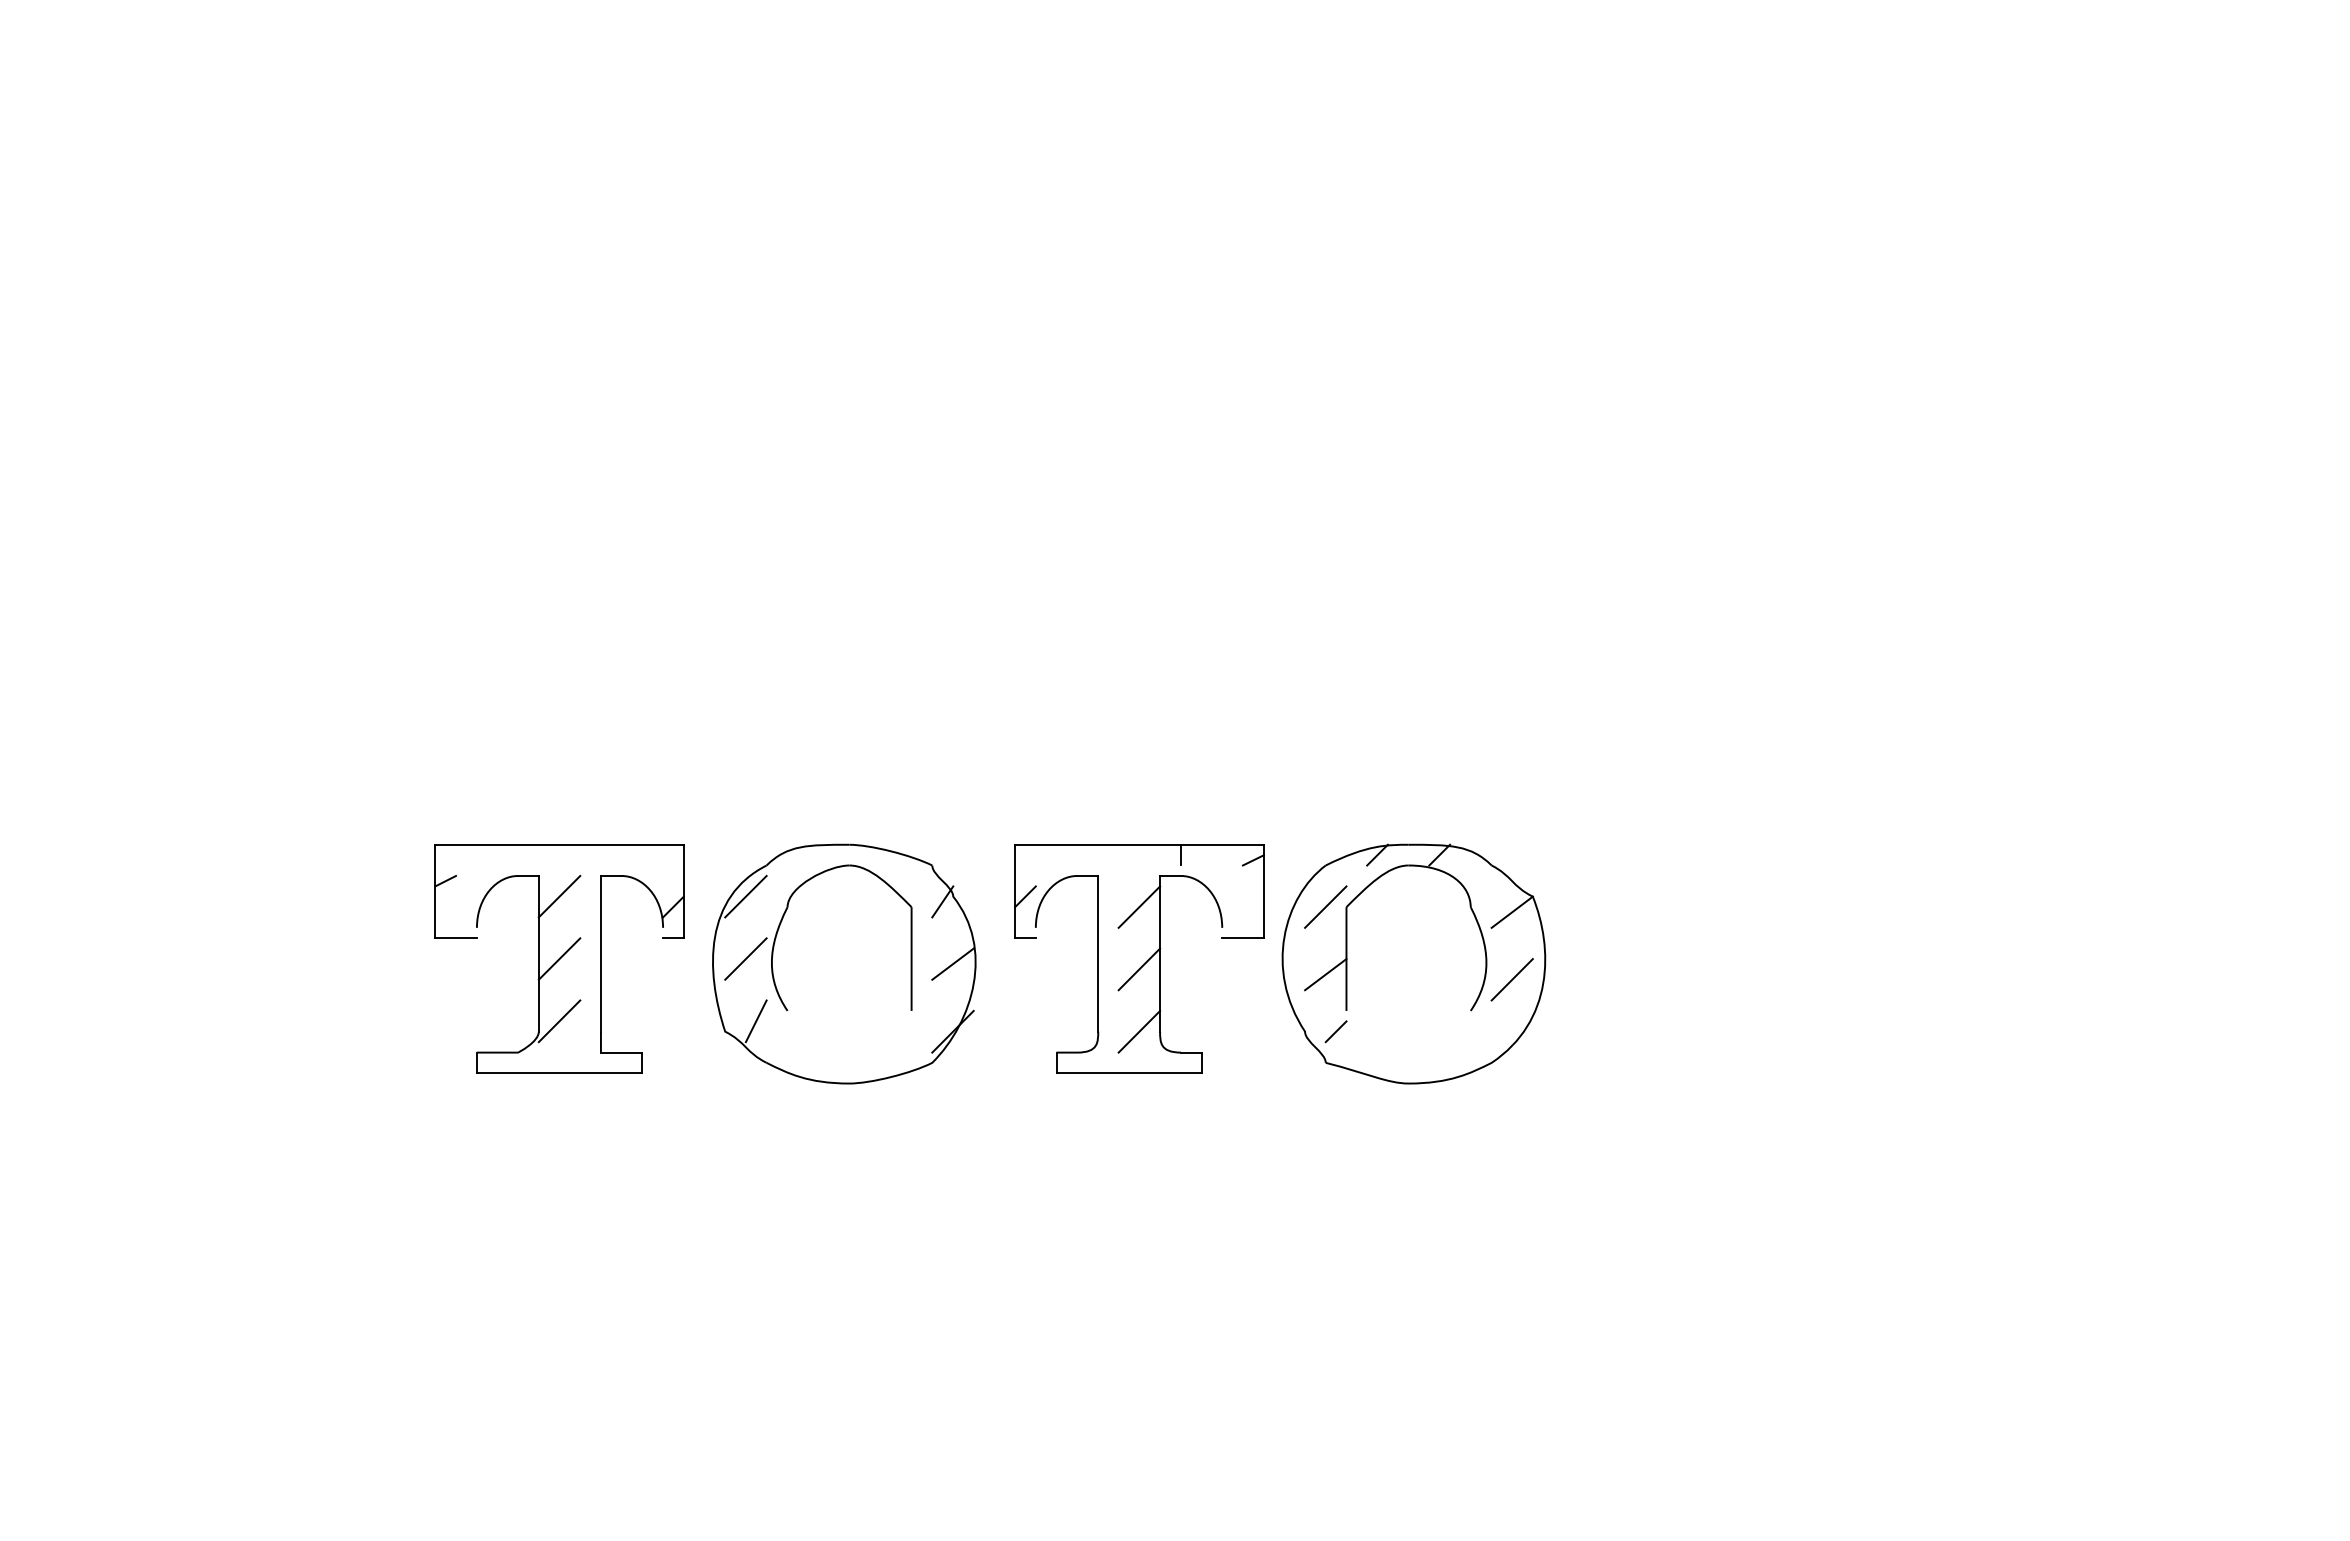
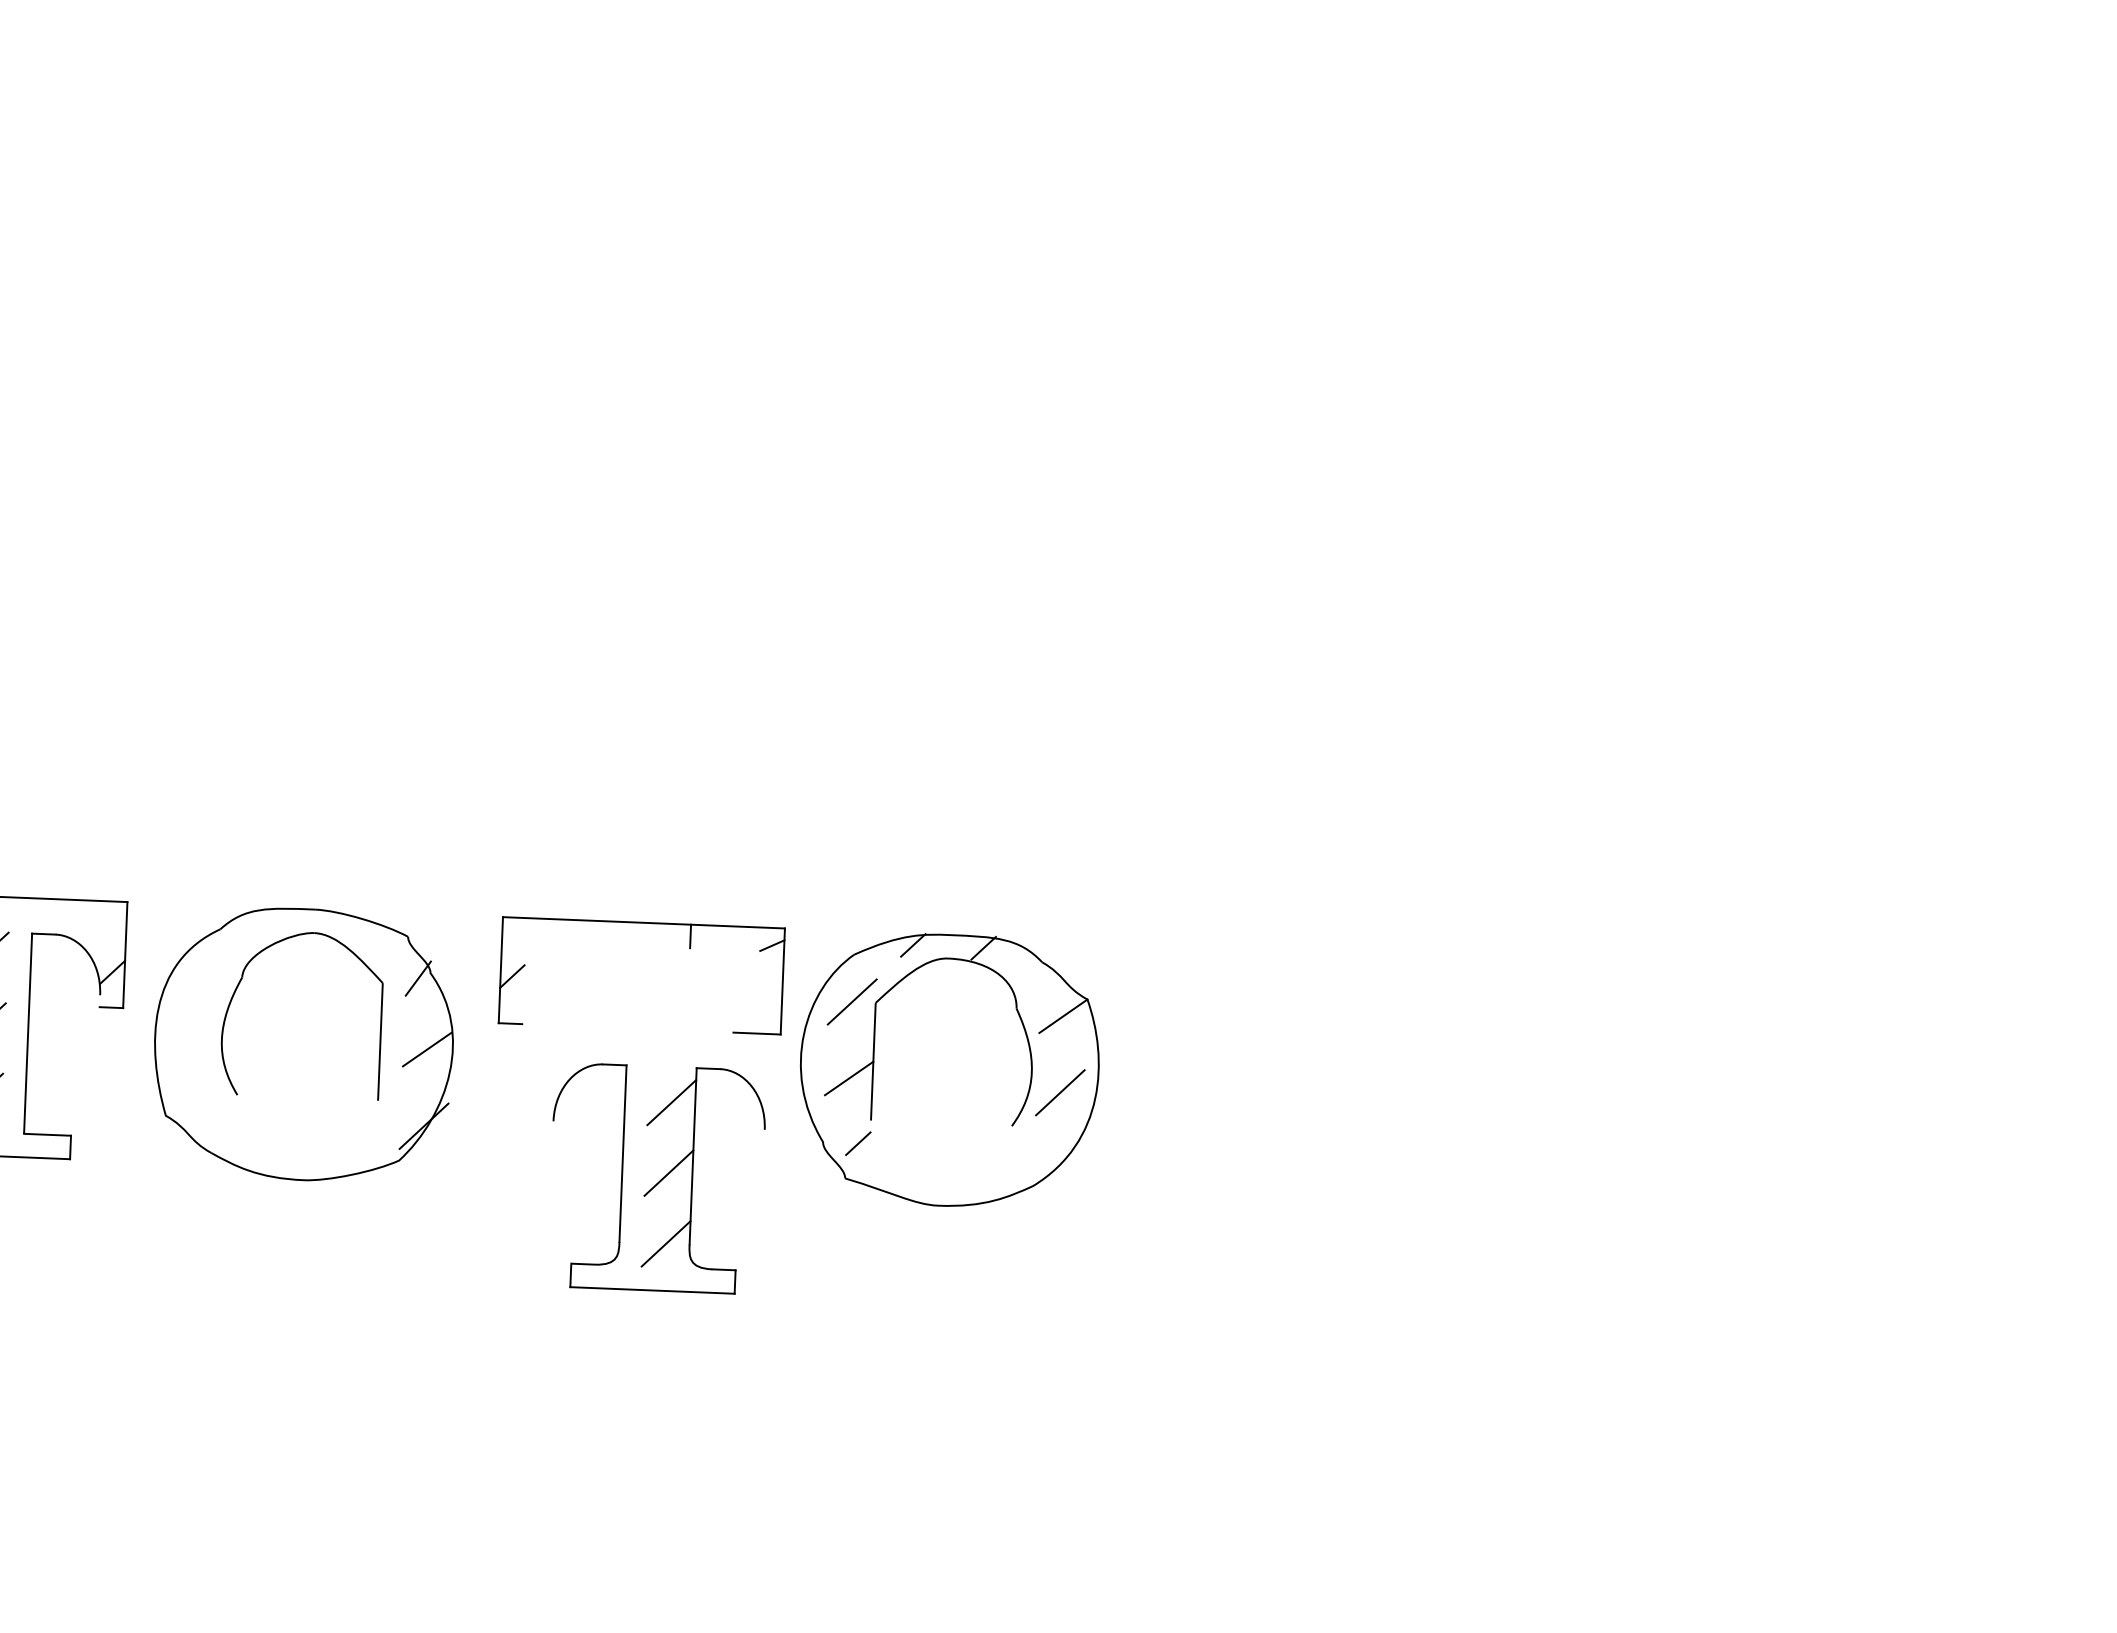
line: (745, 896) -> (195, 963), removed
line: (745, 958) -> (192, 1033), removed
part: (1129, 974) -> (657, 1178), moved
line: (755, 1021) -> (200, 1105), removed

